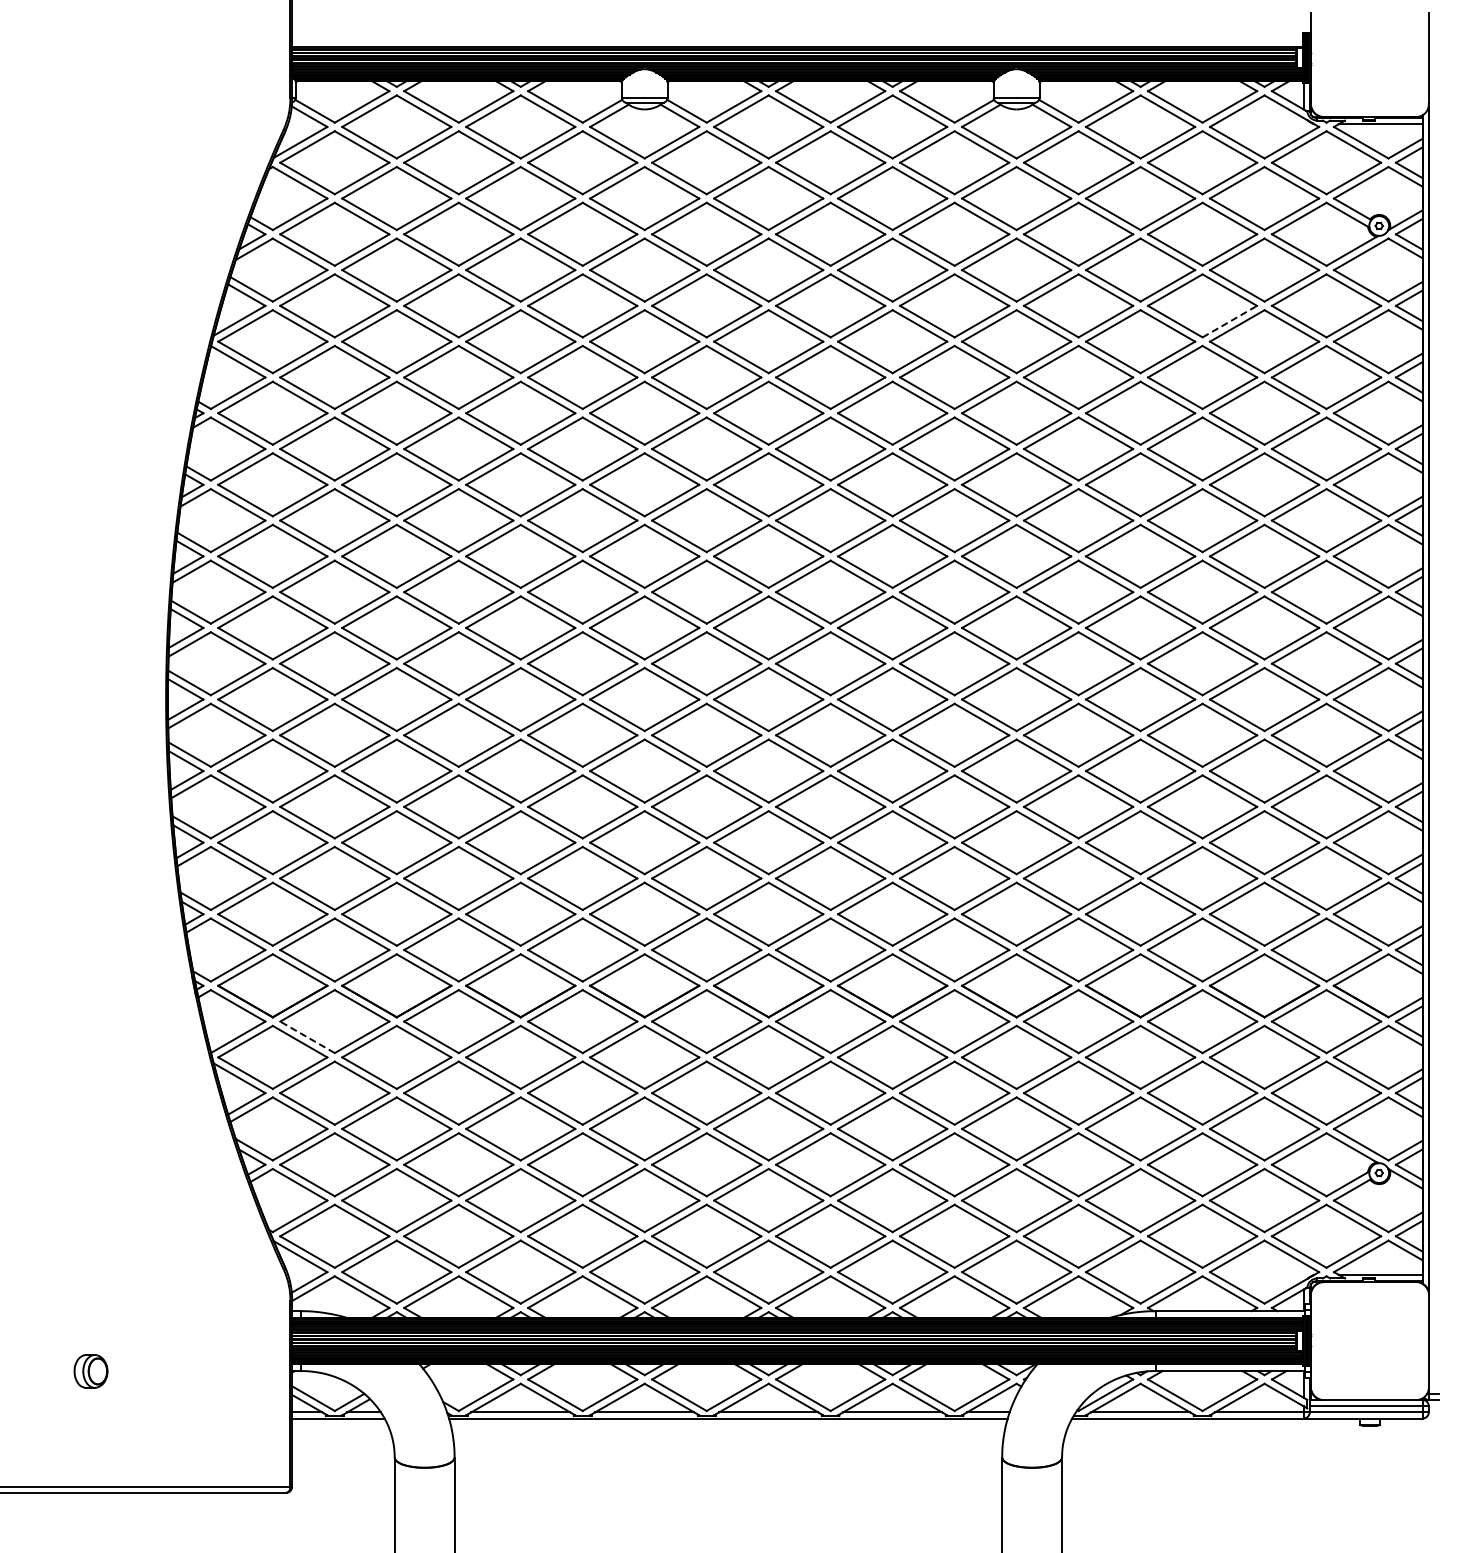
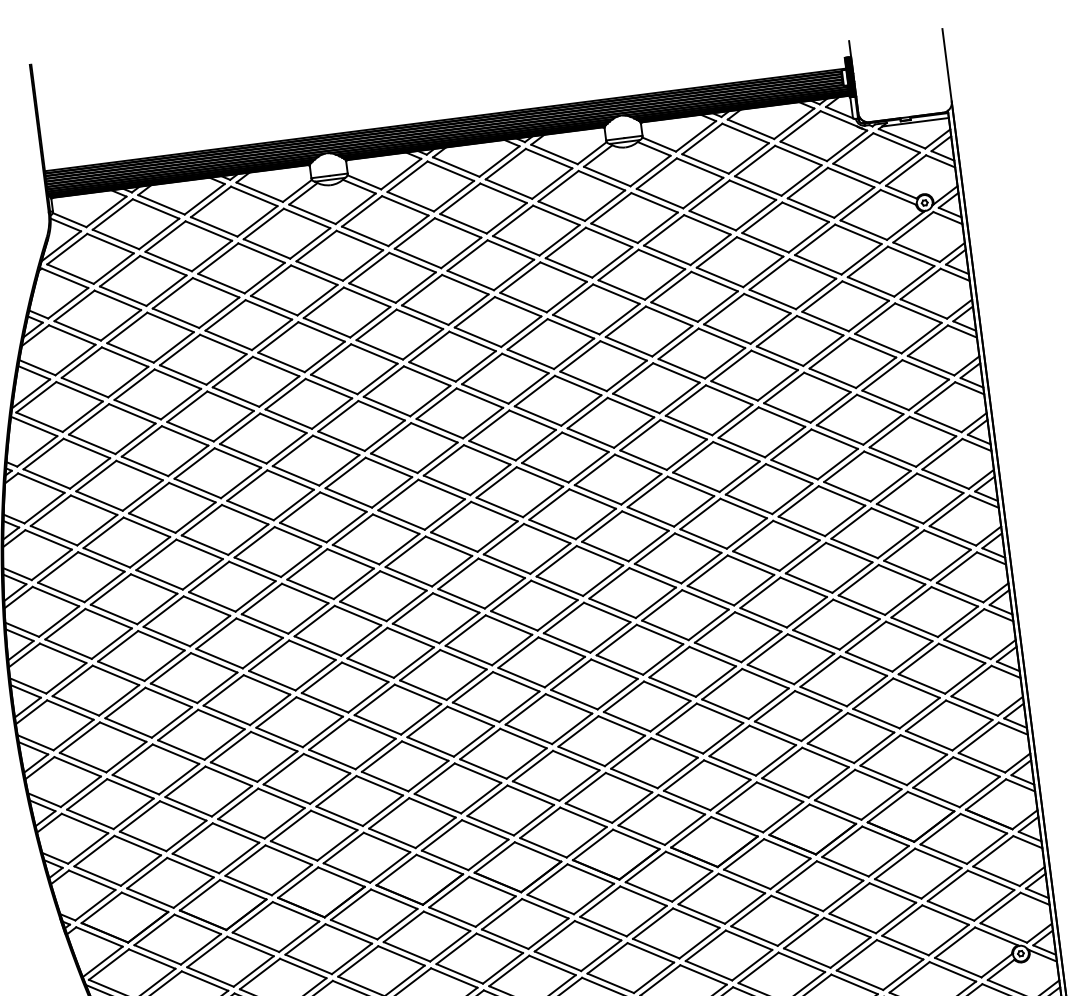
line: (1230, 321) -> (816, 293), dashed -> solid
line: (307, 1037) -> (157, 955), dashed -> solid

